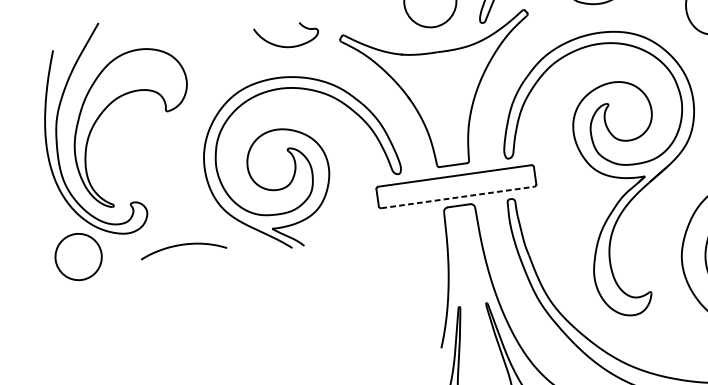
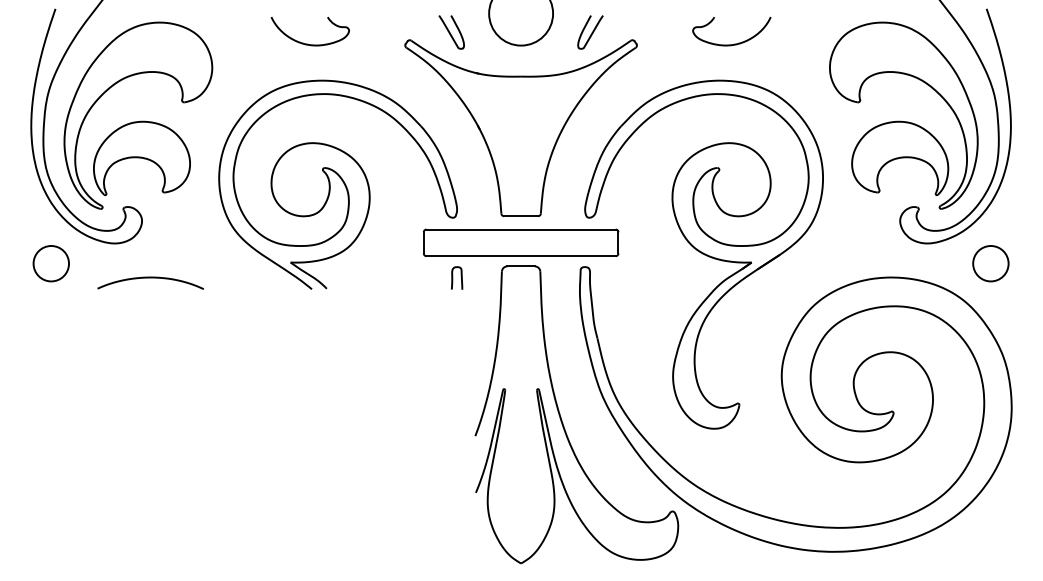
curve: (375, 24) -> (450, 32), added
curve: (285, 46) -> (307, 43), moved
part: (139, 160) -> (141, 157), added
line: (458, 197) -> (521, 256), dashed -> solid
curve: (411, 220) -> (460, 276), added
curve: (182, 245) -> (150, 278), moved
circle: (78, 256) -> (51, 263), size x0.62

